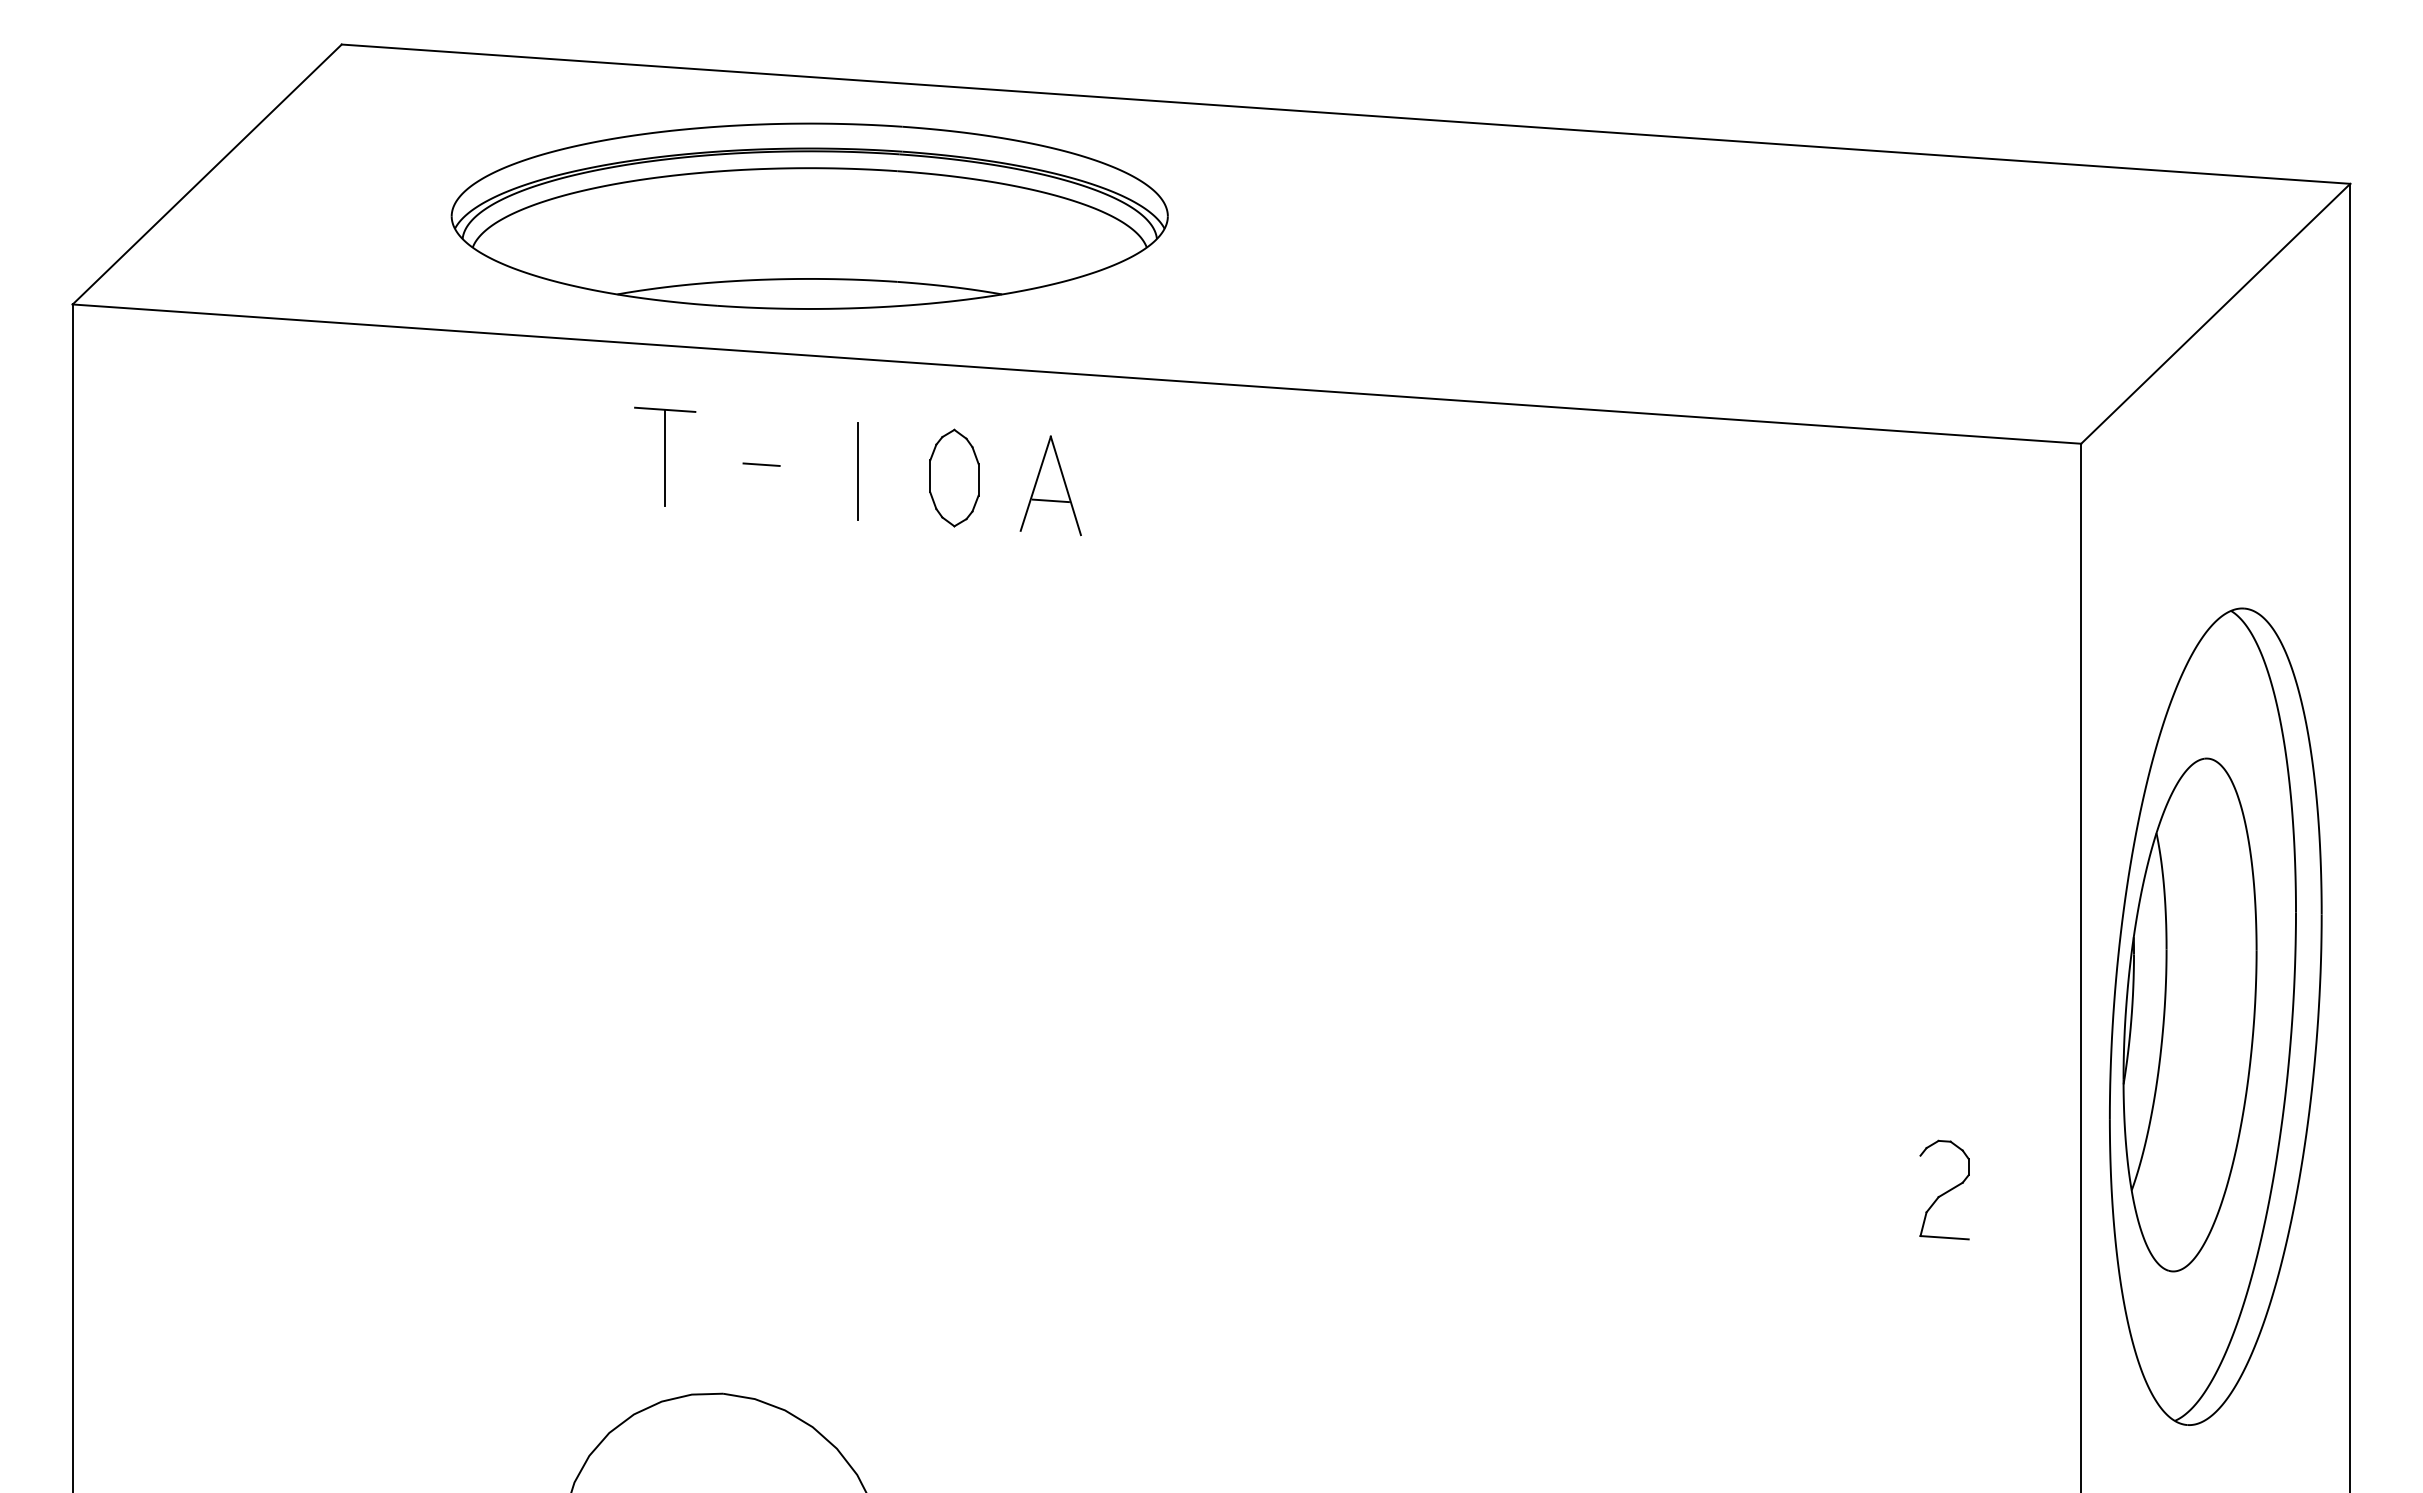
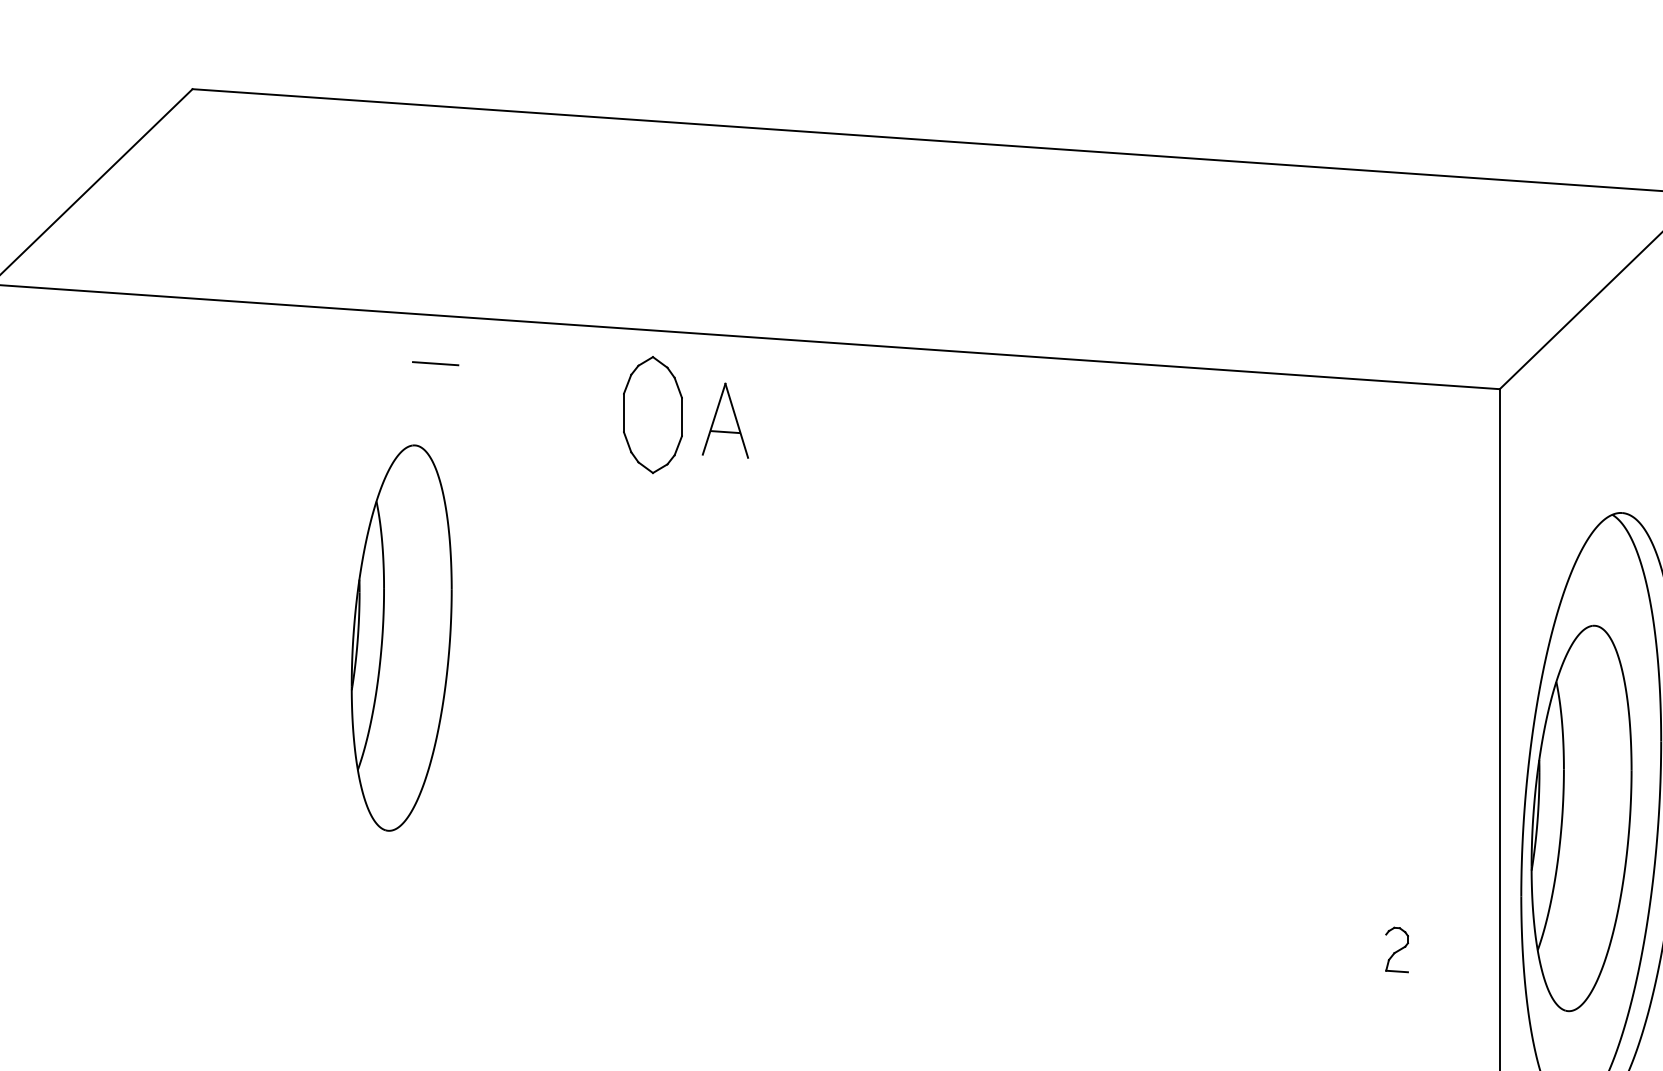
part: (809, 215) -> (544, 217), removed
line: (665, 457) -> (435, 399), removed
line: (761, 464) -> (508, 404), removed
line: (857, 471) -> (580, 410), removed
part: (954, 477) -> (653, 414), size x1.6
part: (619, 774) -> (401, 637), added
part: (1944, 1189) -> (1397, 949), size x0.6

